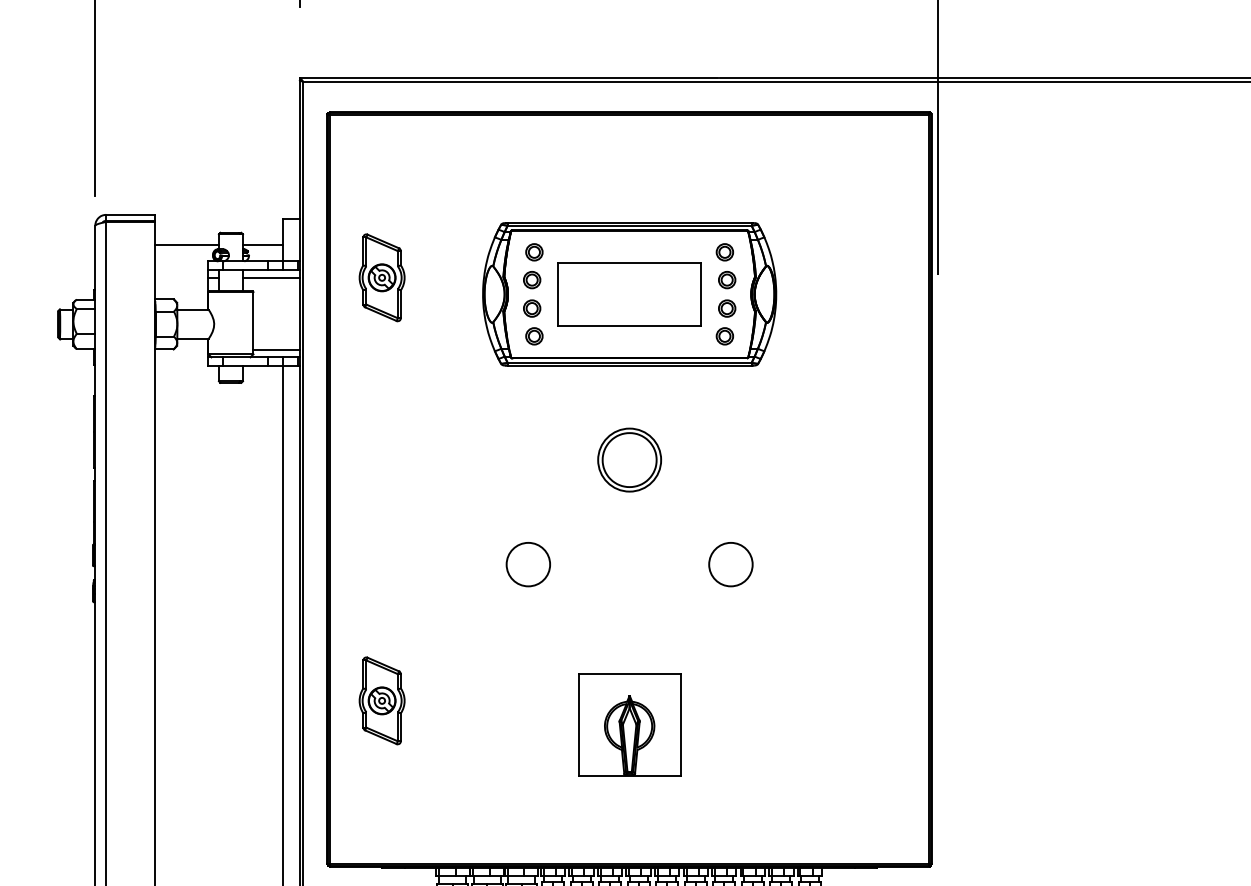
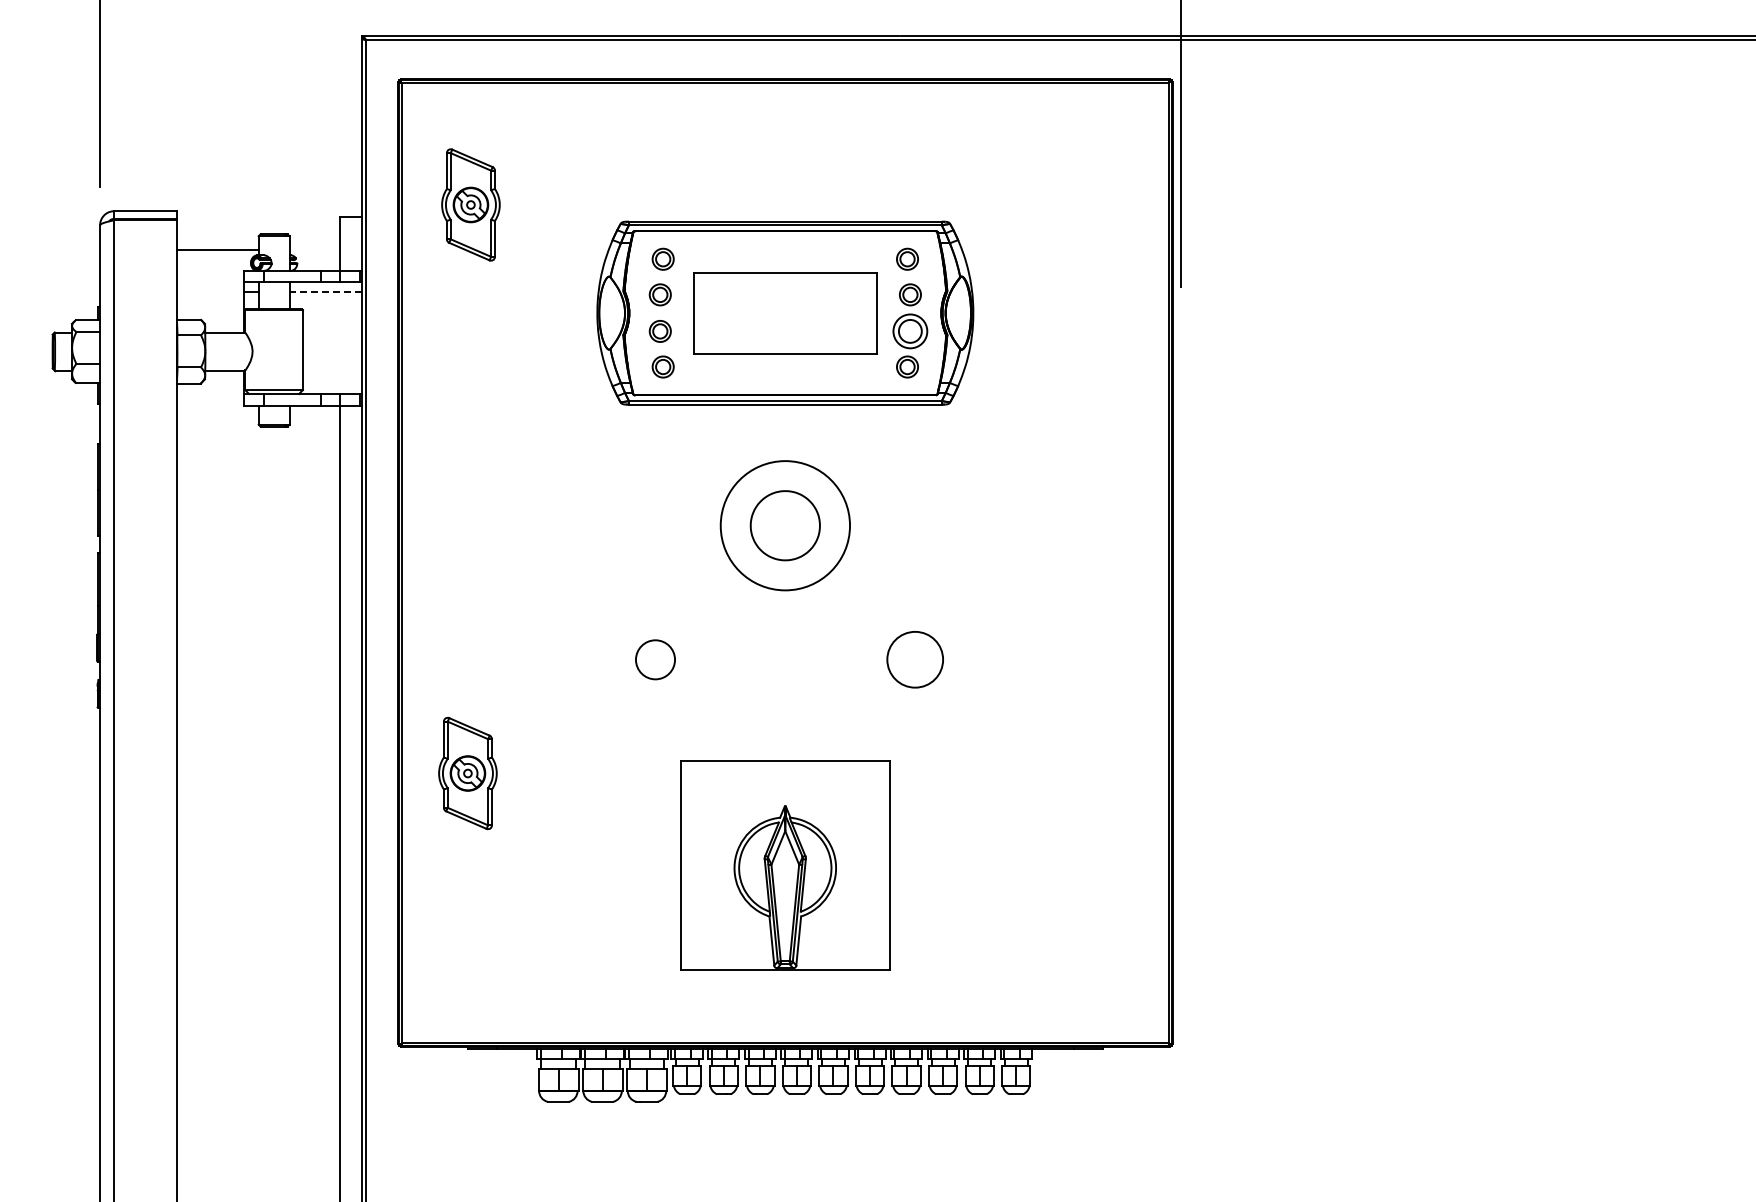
line: (262, 244) -> (314, 249), removed
line: (271, 277) -> (325, 291), solid -> dashed
part: (381, 277) -> (470, 204), moved
part: (727, 308) -> (910, 331), size x1.6
line: (276, 349) -> (332, 384), removed
circle: (628, 459) -> (784, 525), size x1.6
circle: (528, 564) -> (655, 659), size x0.7
part: (381, 700) -> (467, 773), moved
part: (629, 725) -> (785, 865), size x1.6

